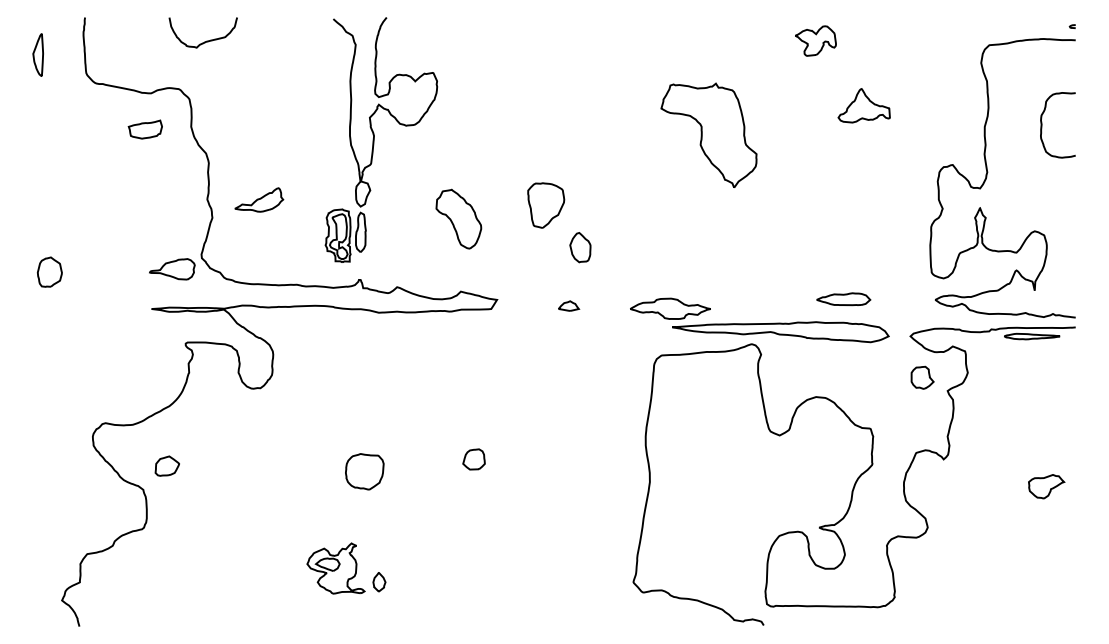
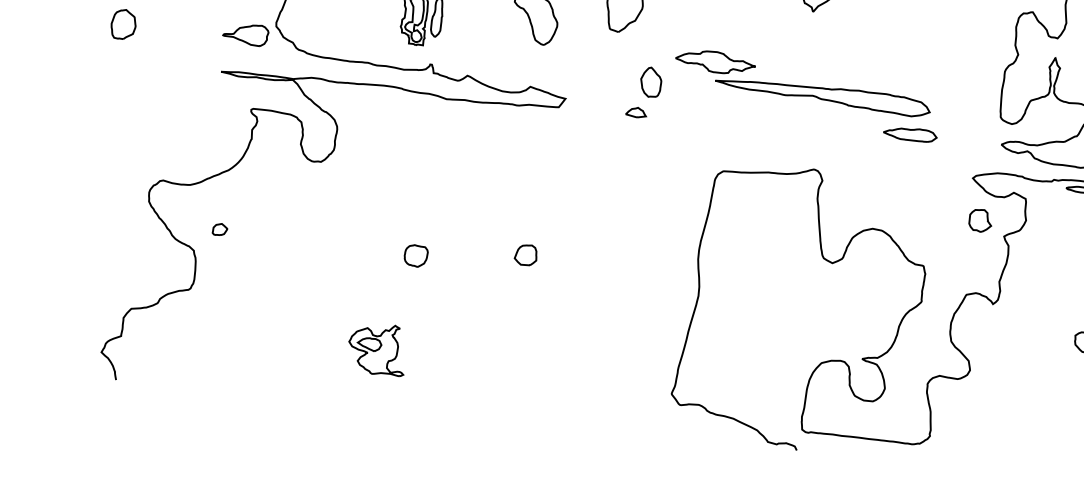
part: (580, 247) -> (651, 82), moved
part: (759, 320) -> (802, 83), moved
part: (166, 465) -> (219, 228), size x0.6
part: (364, 471) -> (415, 255), size x0.6
part: (379, 582) -> (419, 367), removed

